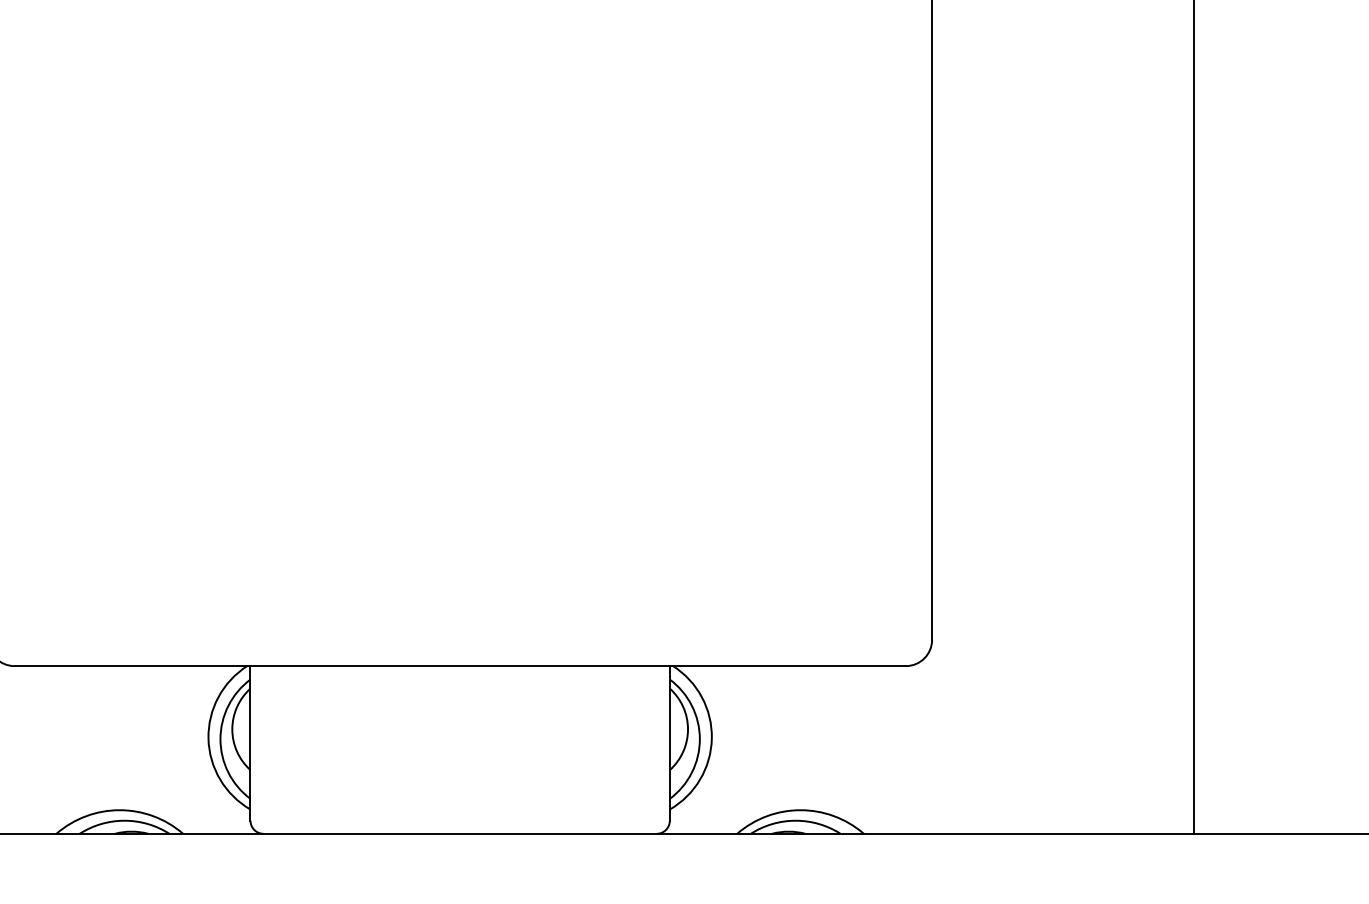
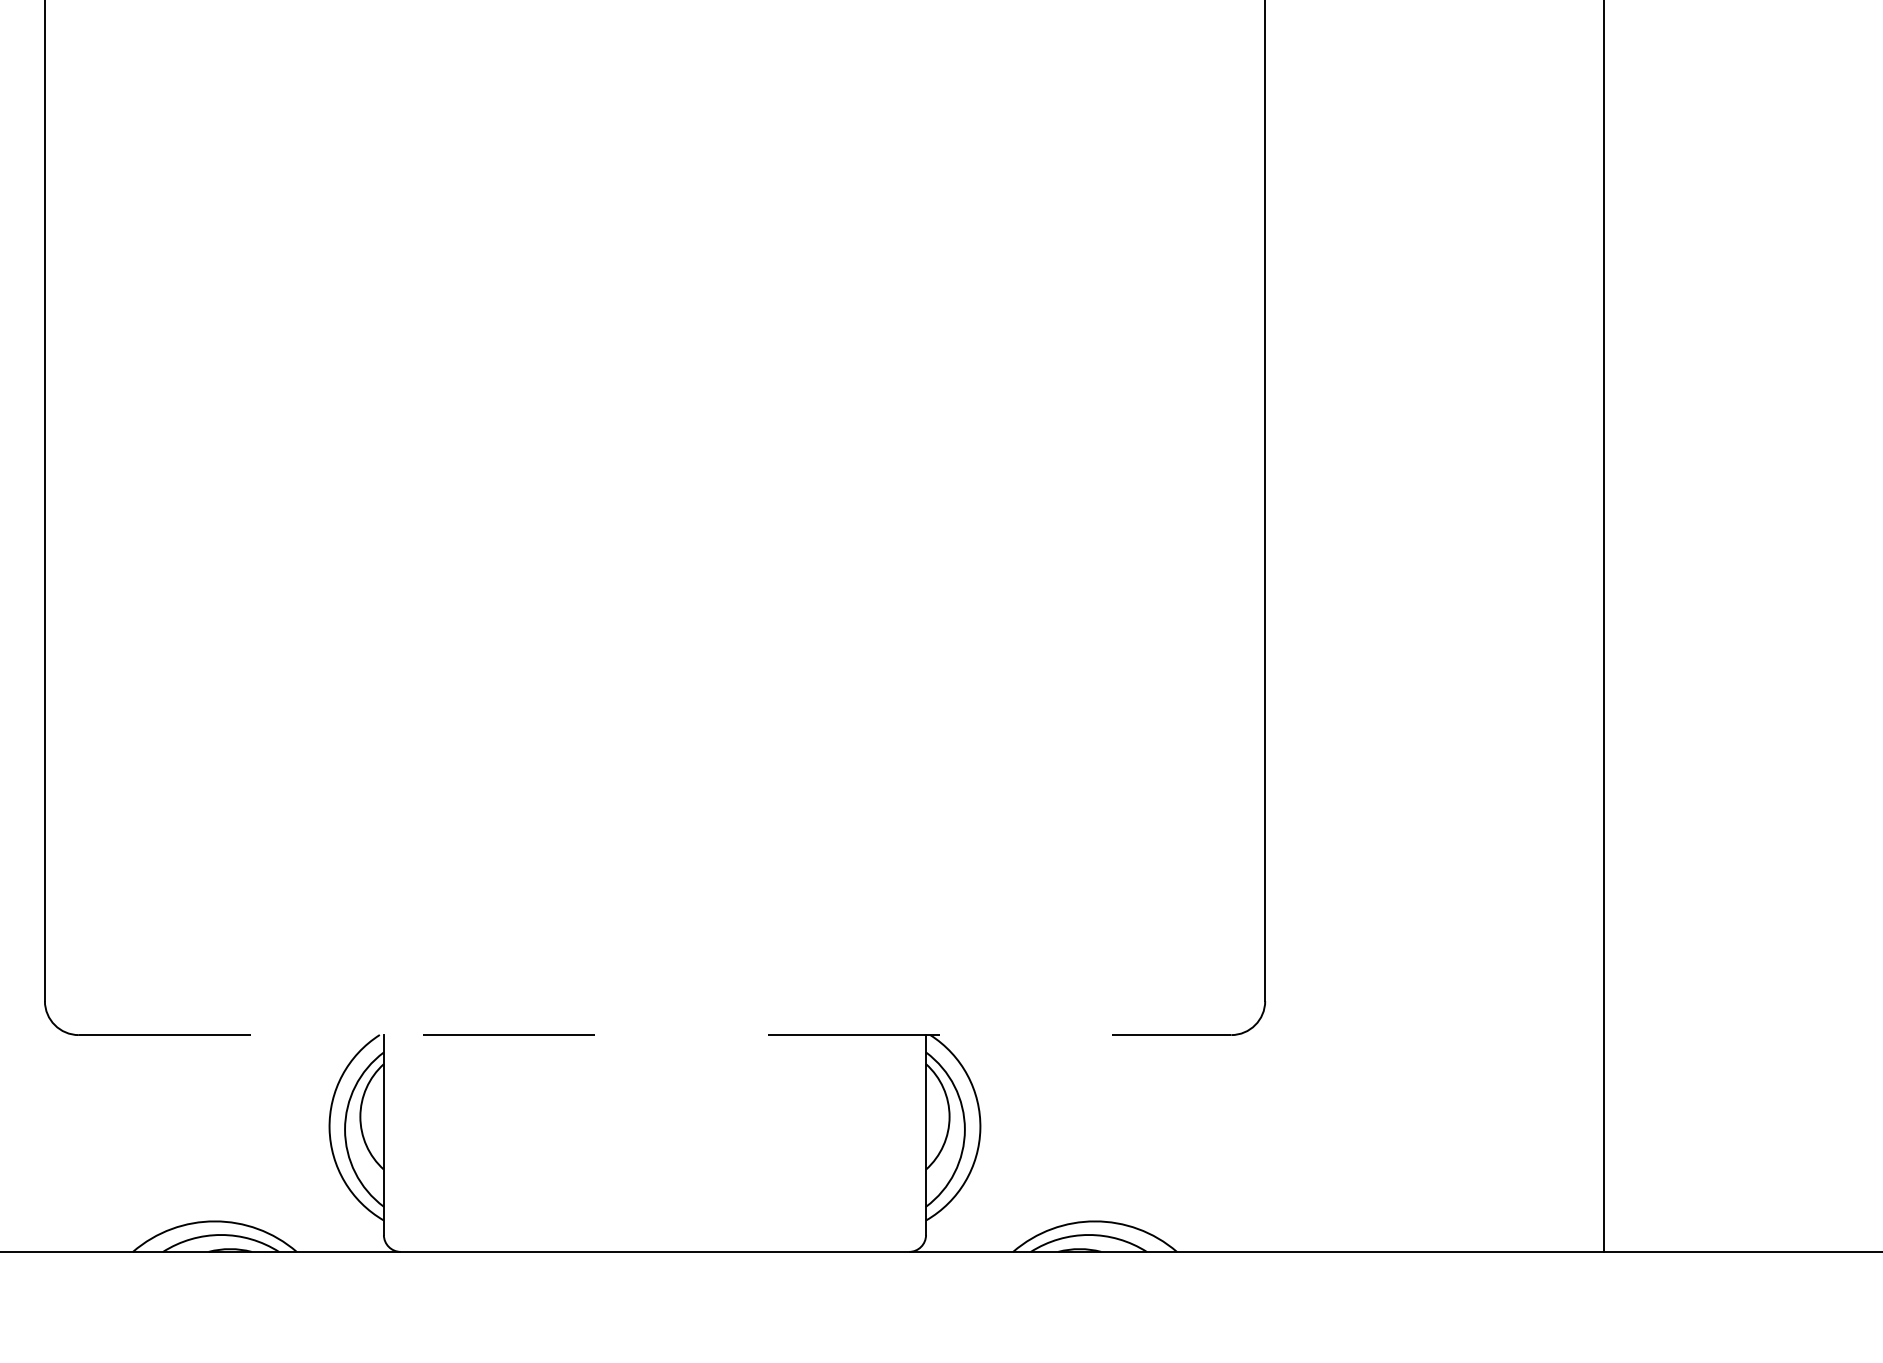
line: (460, 666) -> (655, 1035), solid -> dashed

